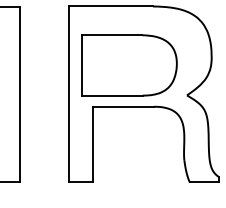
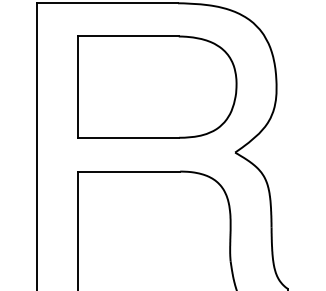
part: (129, 65) -> (157, 87), moved

